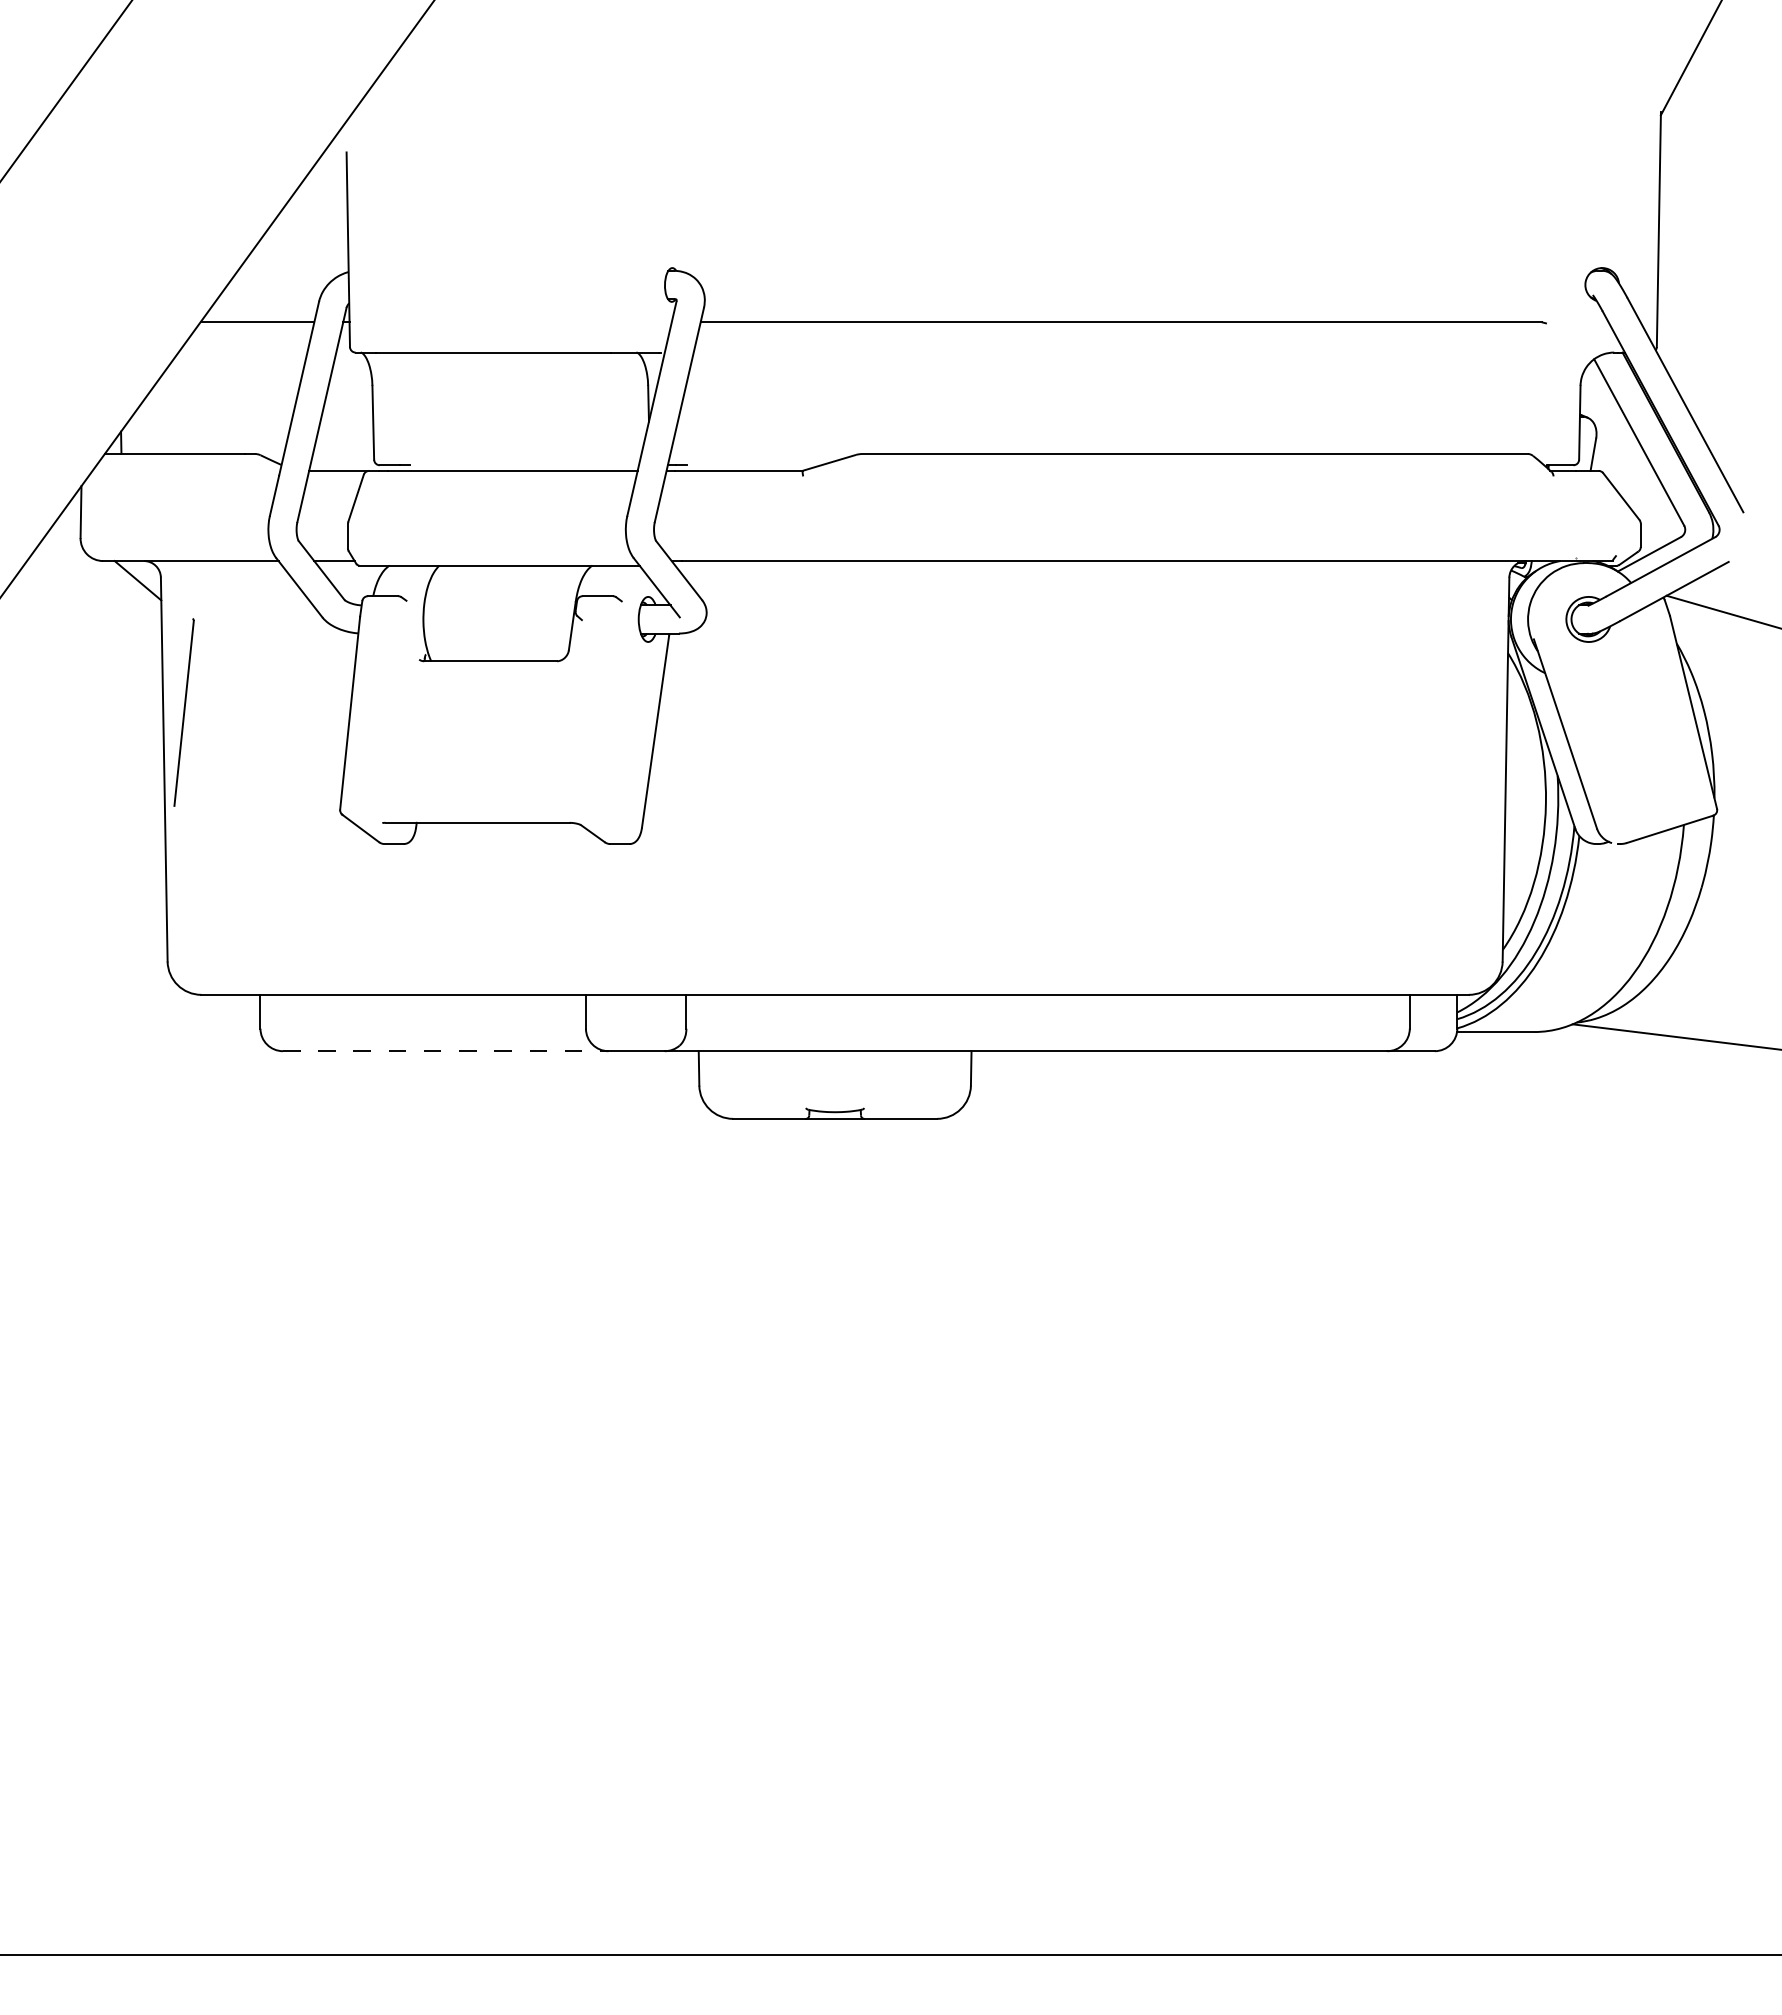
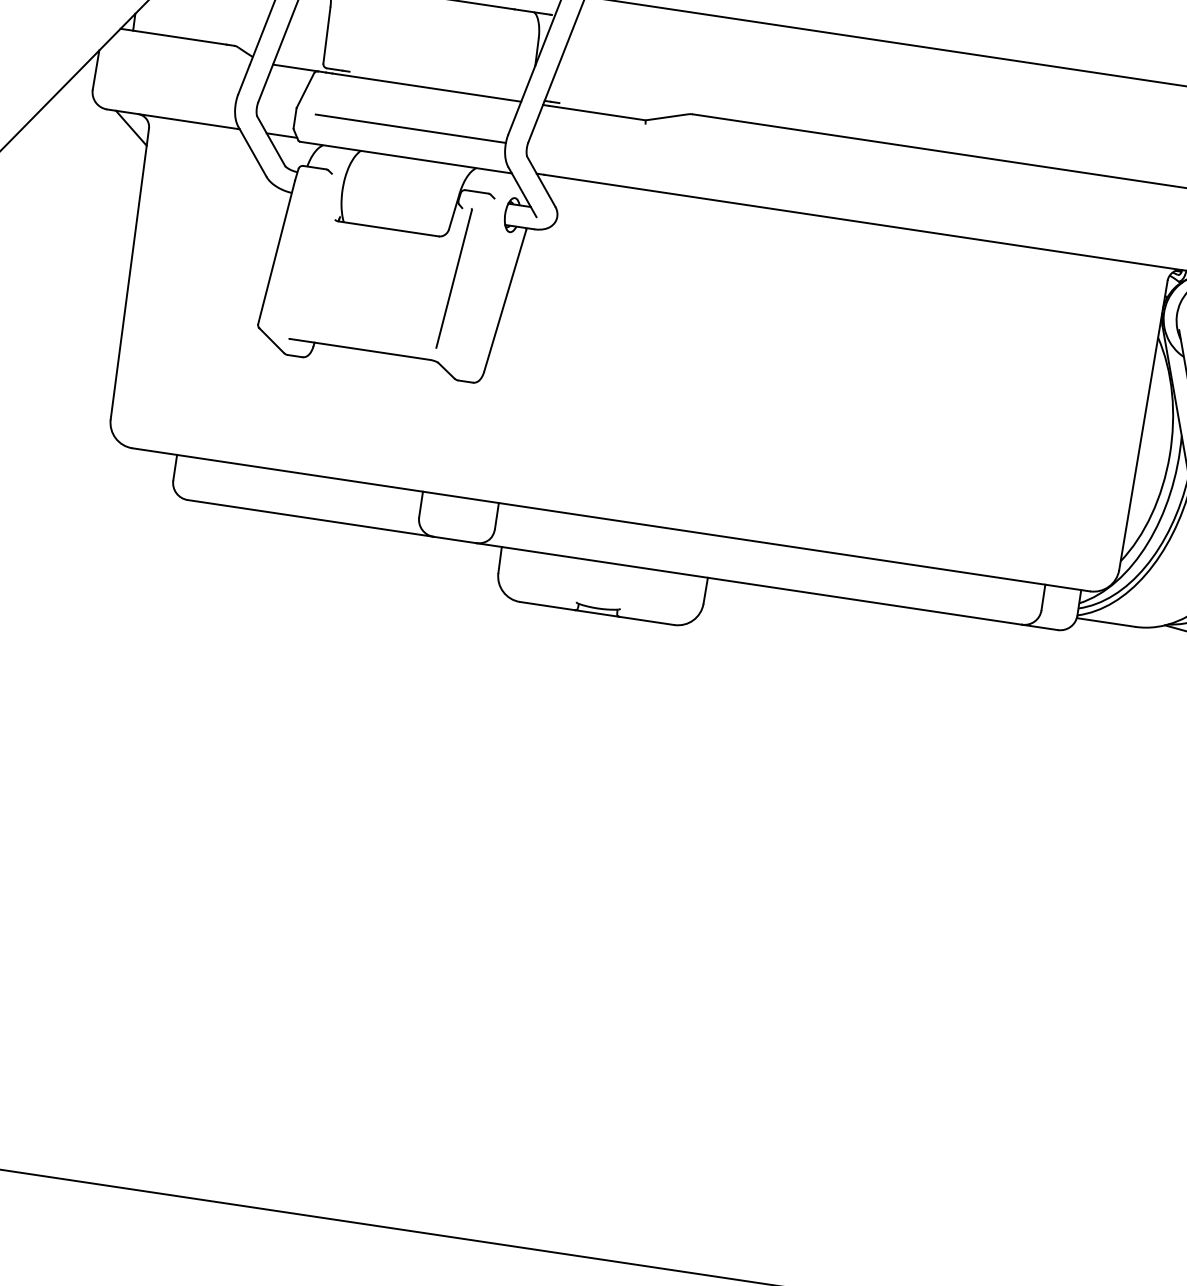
line: (499, 527) -> (410, 128), added
line: (183, 712) -> (453, 278), moved
line: (445, 1051) -> (310, 518), dashed -> solid

